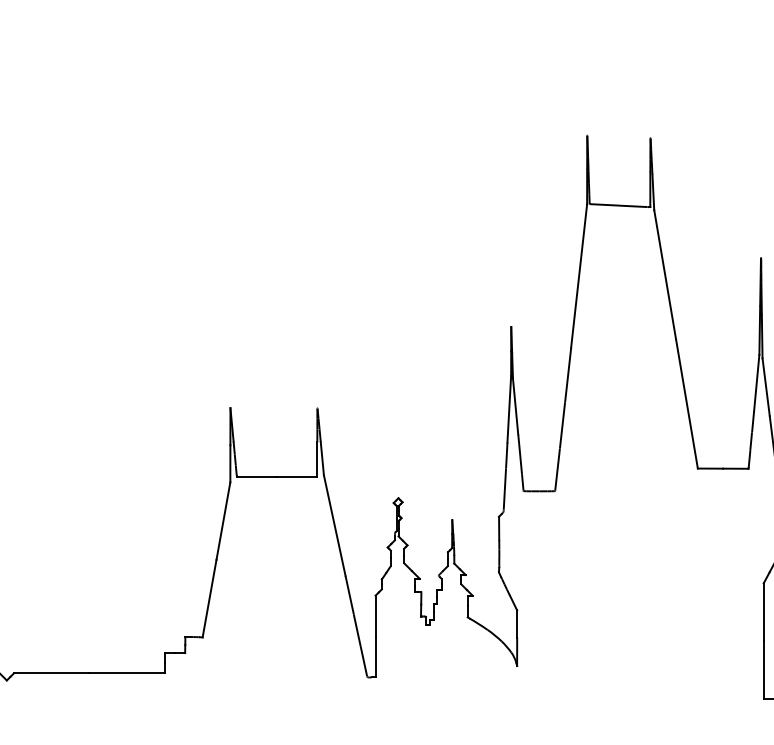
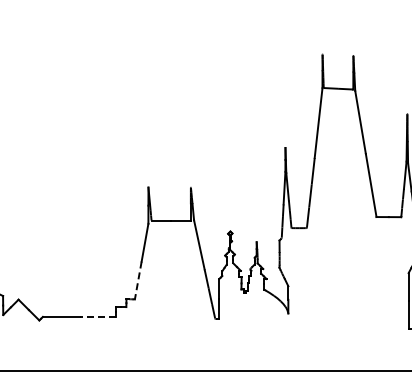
line: (210, 600) -> (138, 281), solid -> dashed
line: (125, 672) -> (97, 316), solid -> dashed

